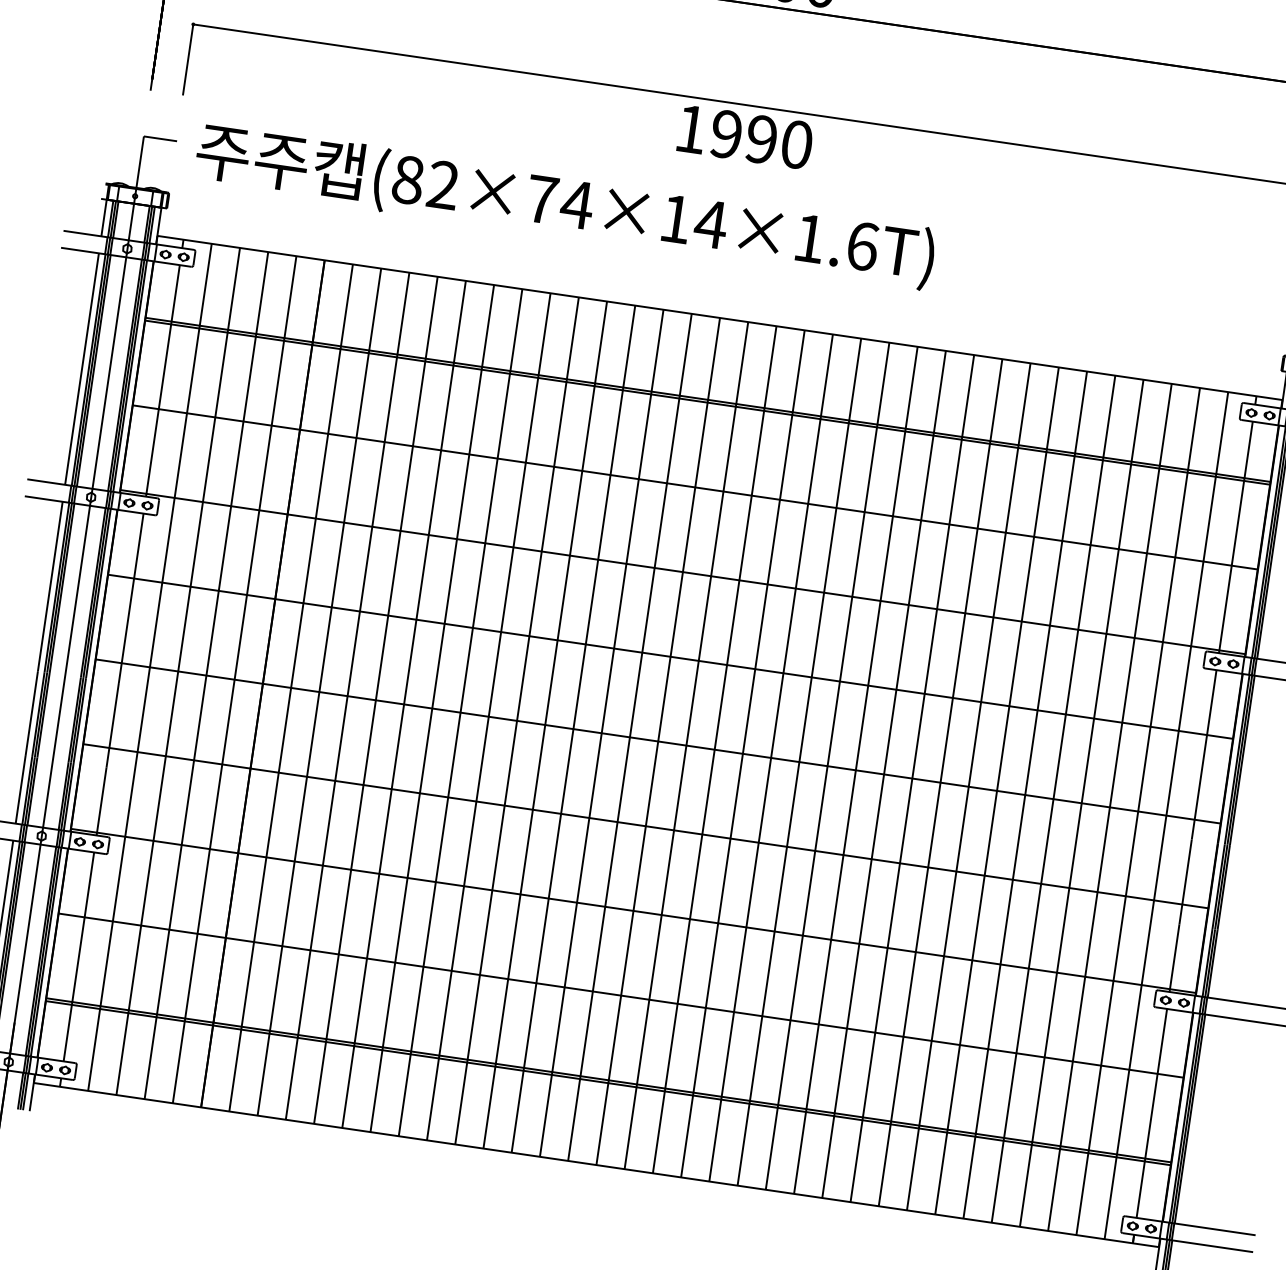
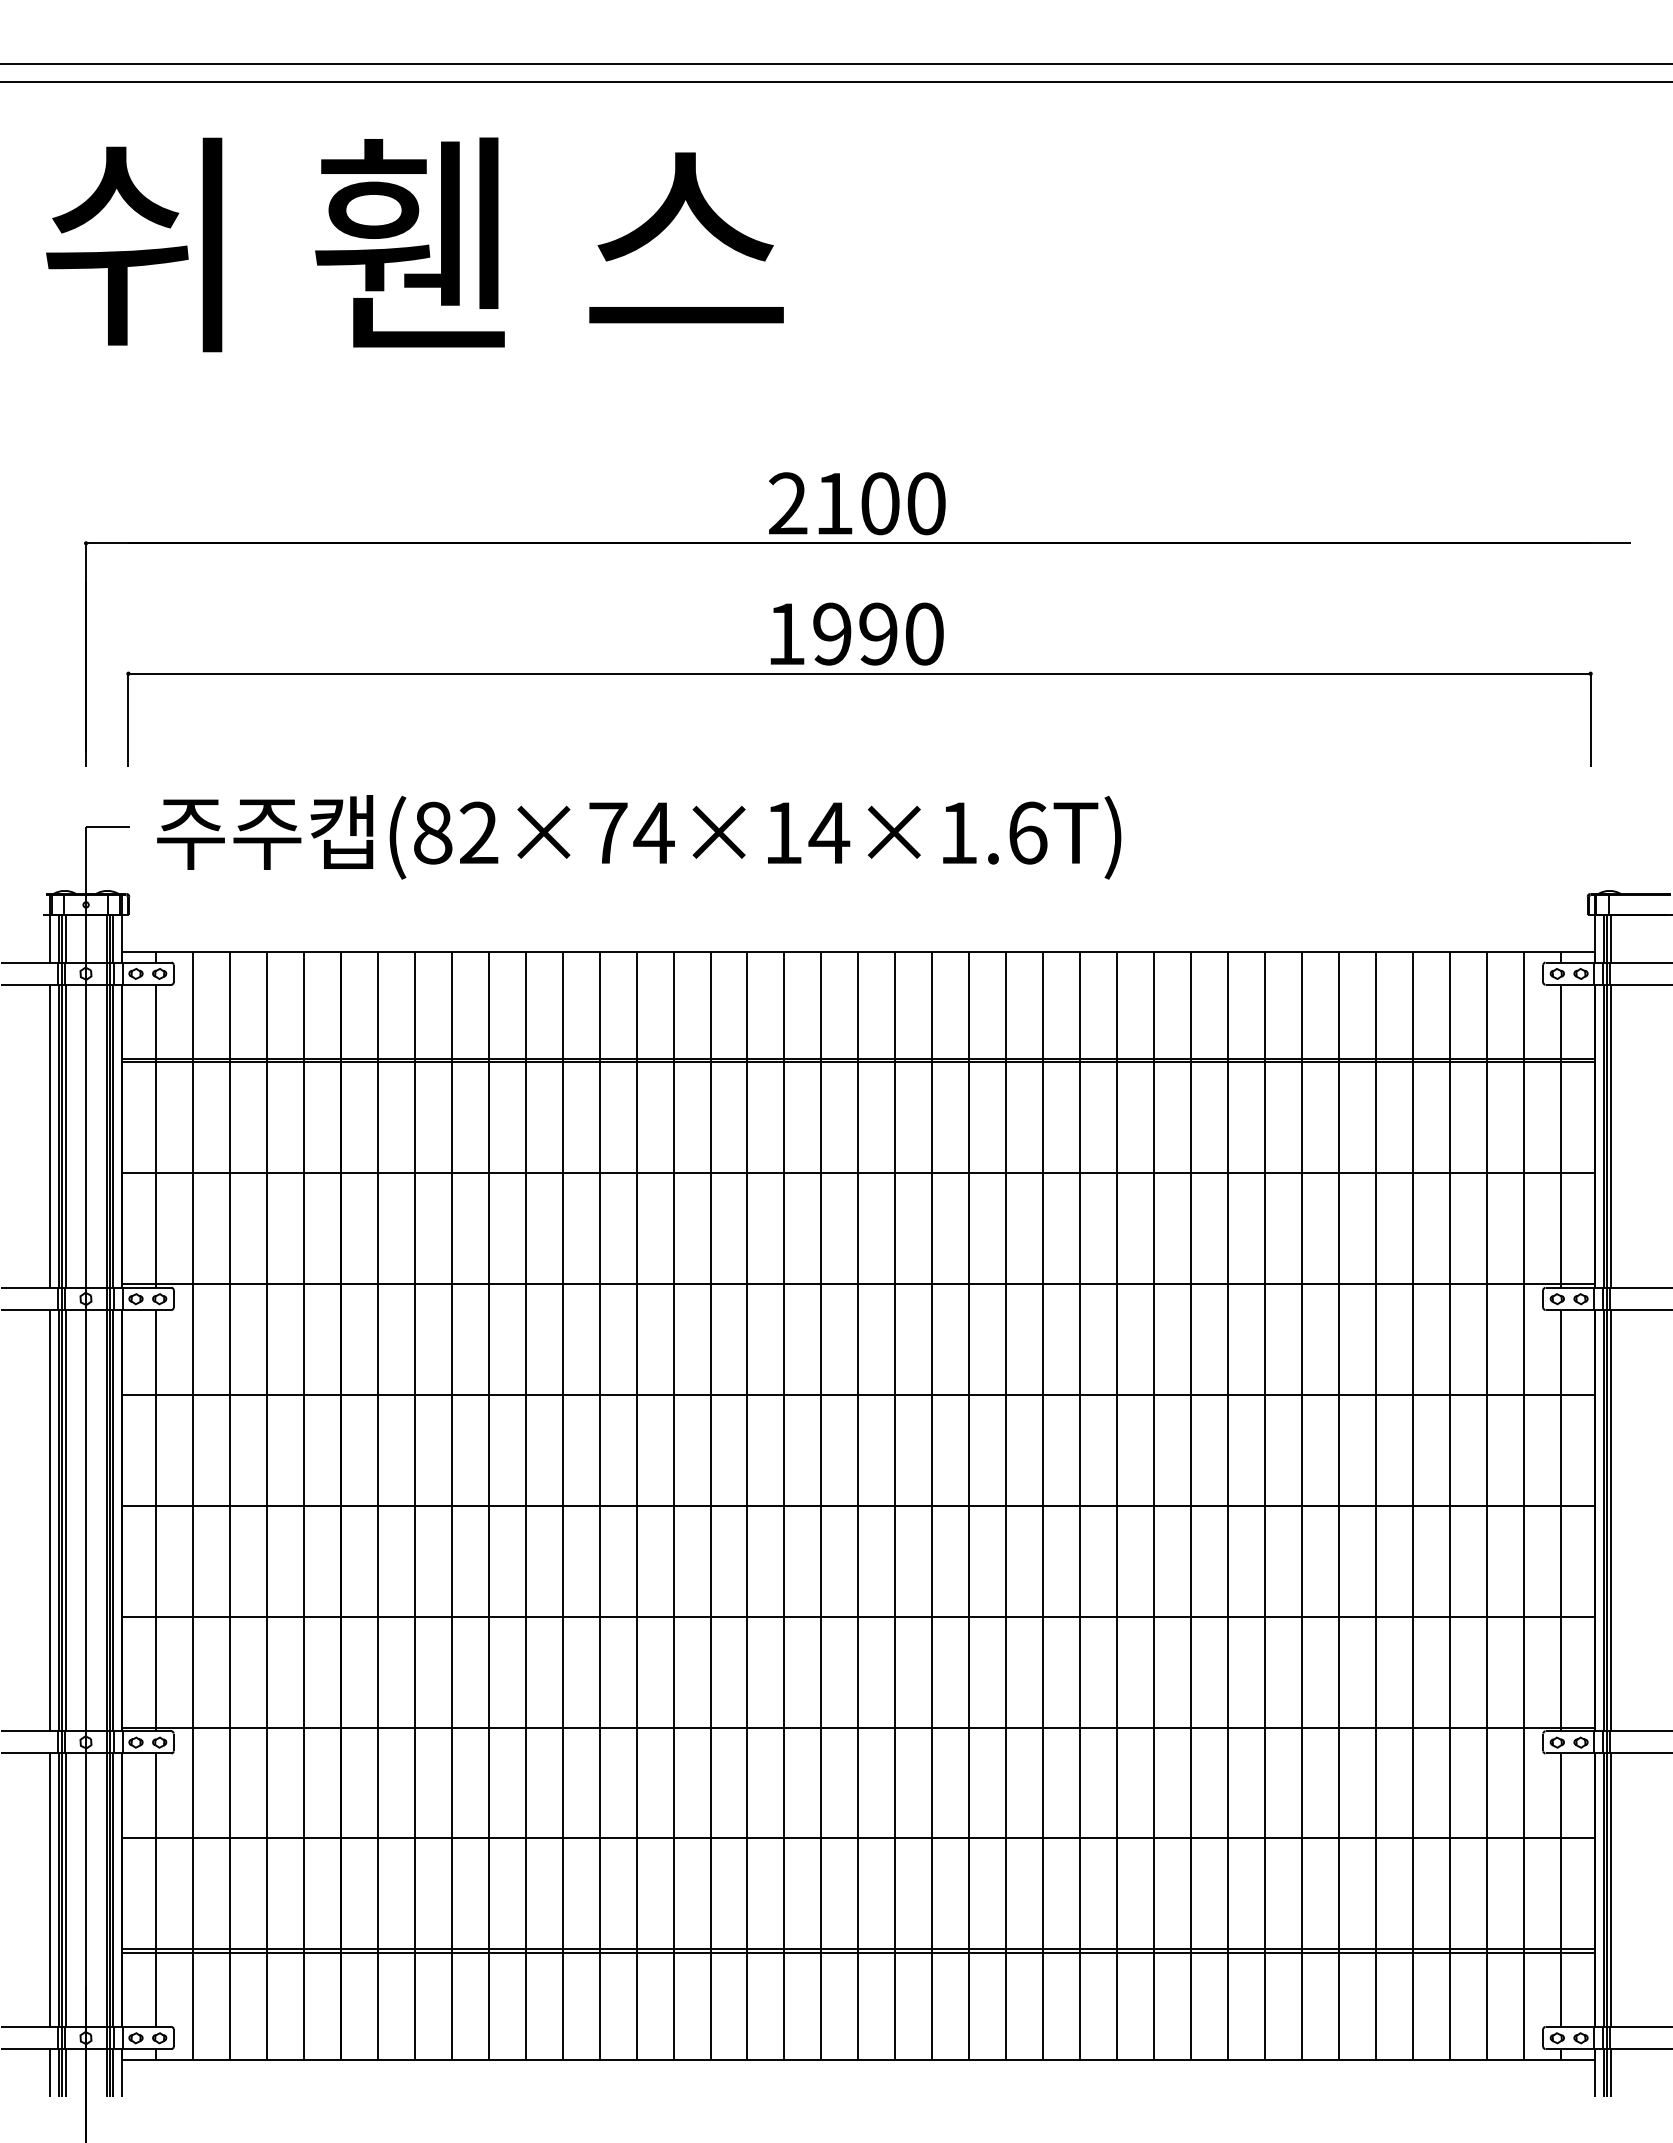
text: (744, 136) -> (856, 633), moved

